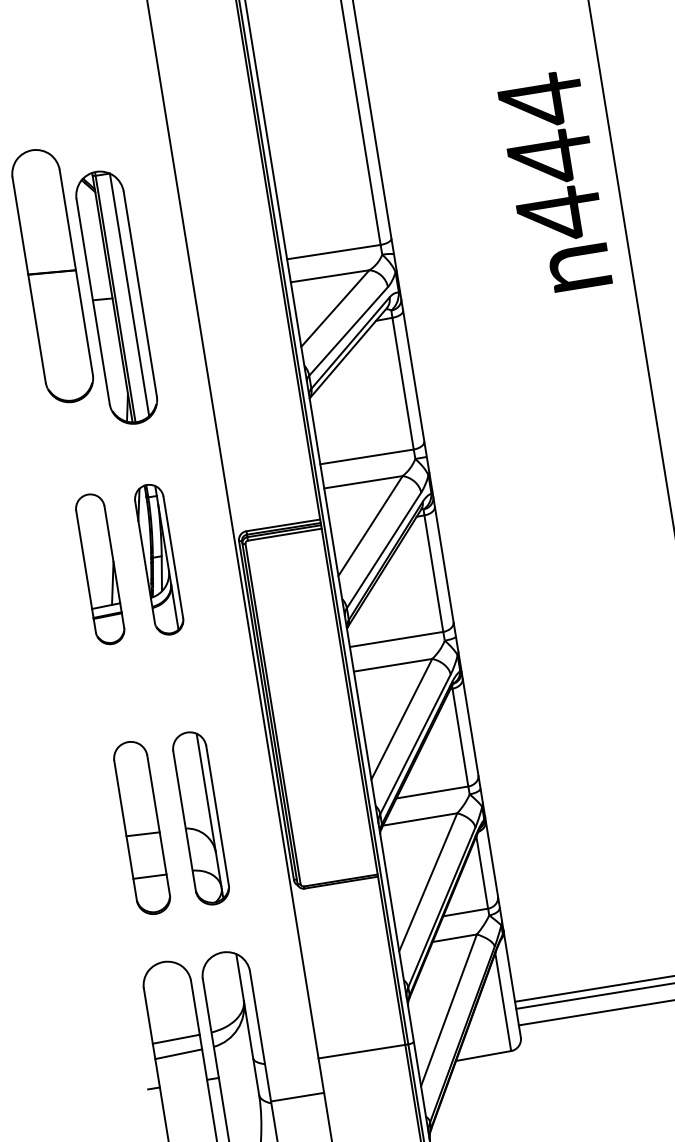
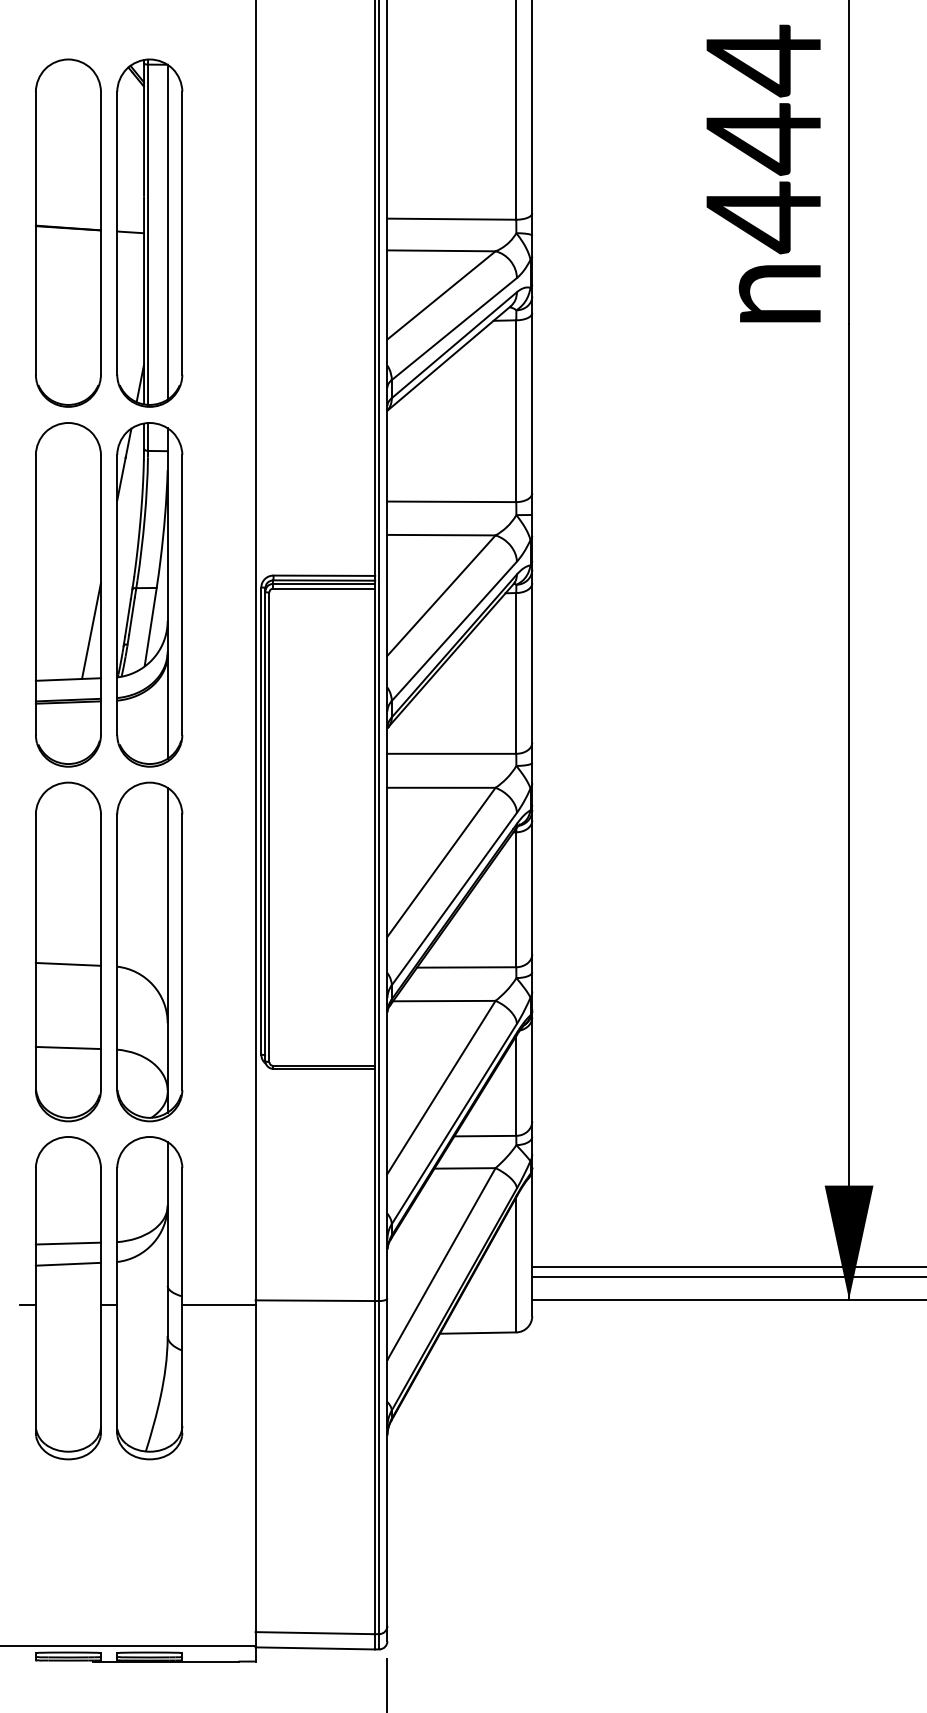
part: (52, 275) -> (68, 232), moved
part: (158, 559) -> (149, 594), size x1.67
part: (100, 569) -> (68, 594), size x1.67
part: (200, 818) -> (149, 951), size x1.43
part: (142, 827) -> (68, 951), size x1.43
line: (297, 1096) -> (218, 1304), moved

